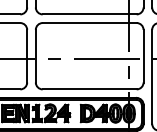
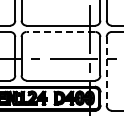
line: (89, 22) -> (60, 31), solid -> dashed
line: (151, 77) -> (106, 71), solid -> dashed

